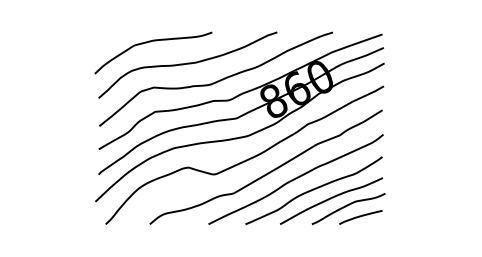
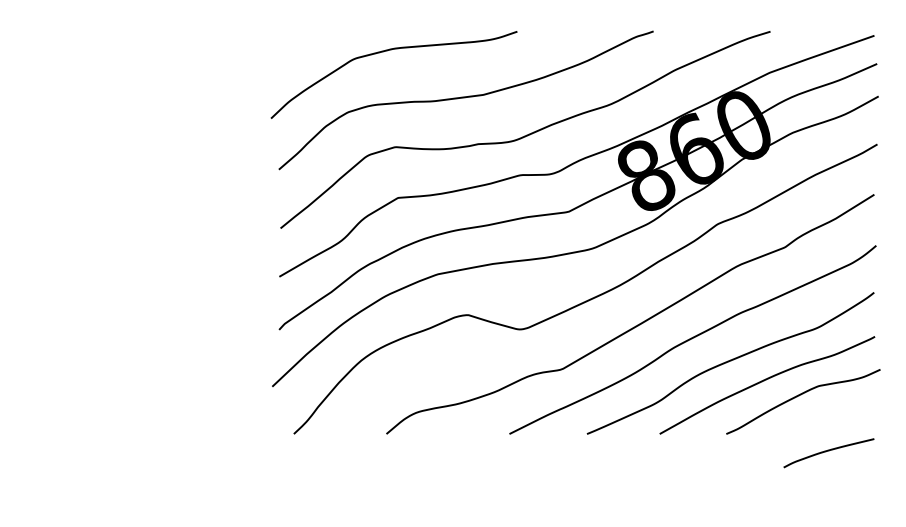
curve: (360, 217) -> (828, 453), moved

